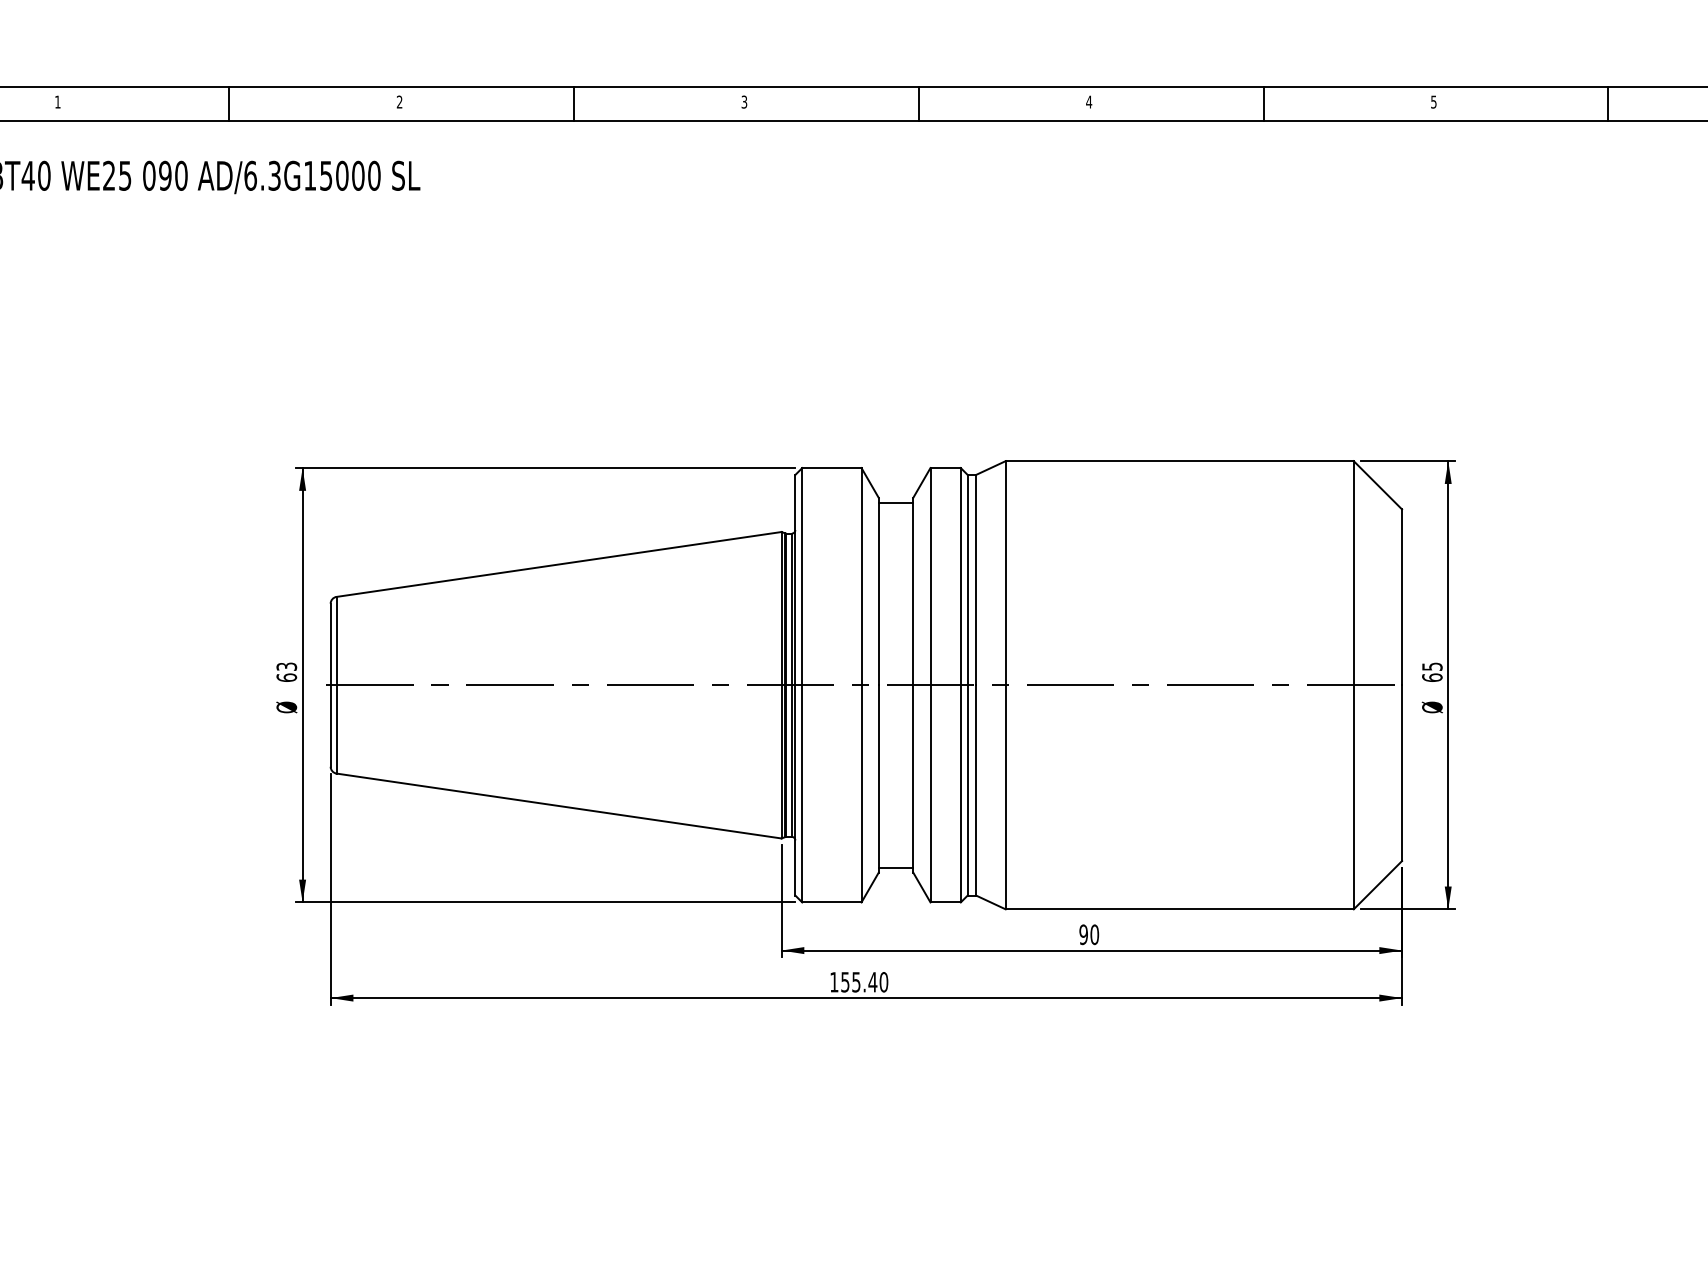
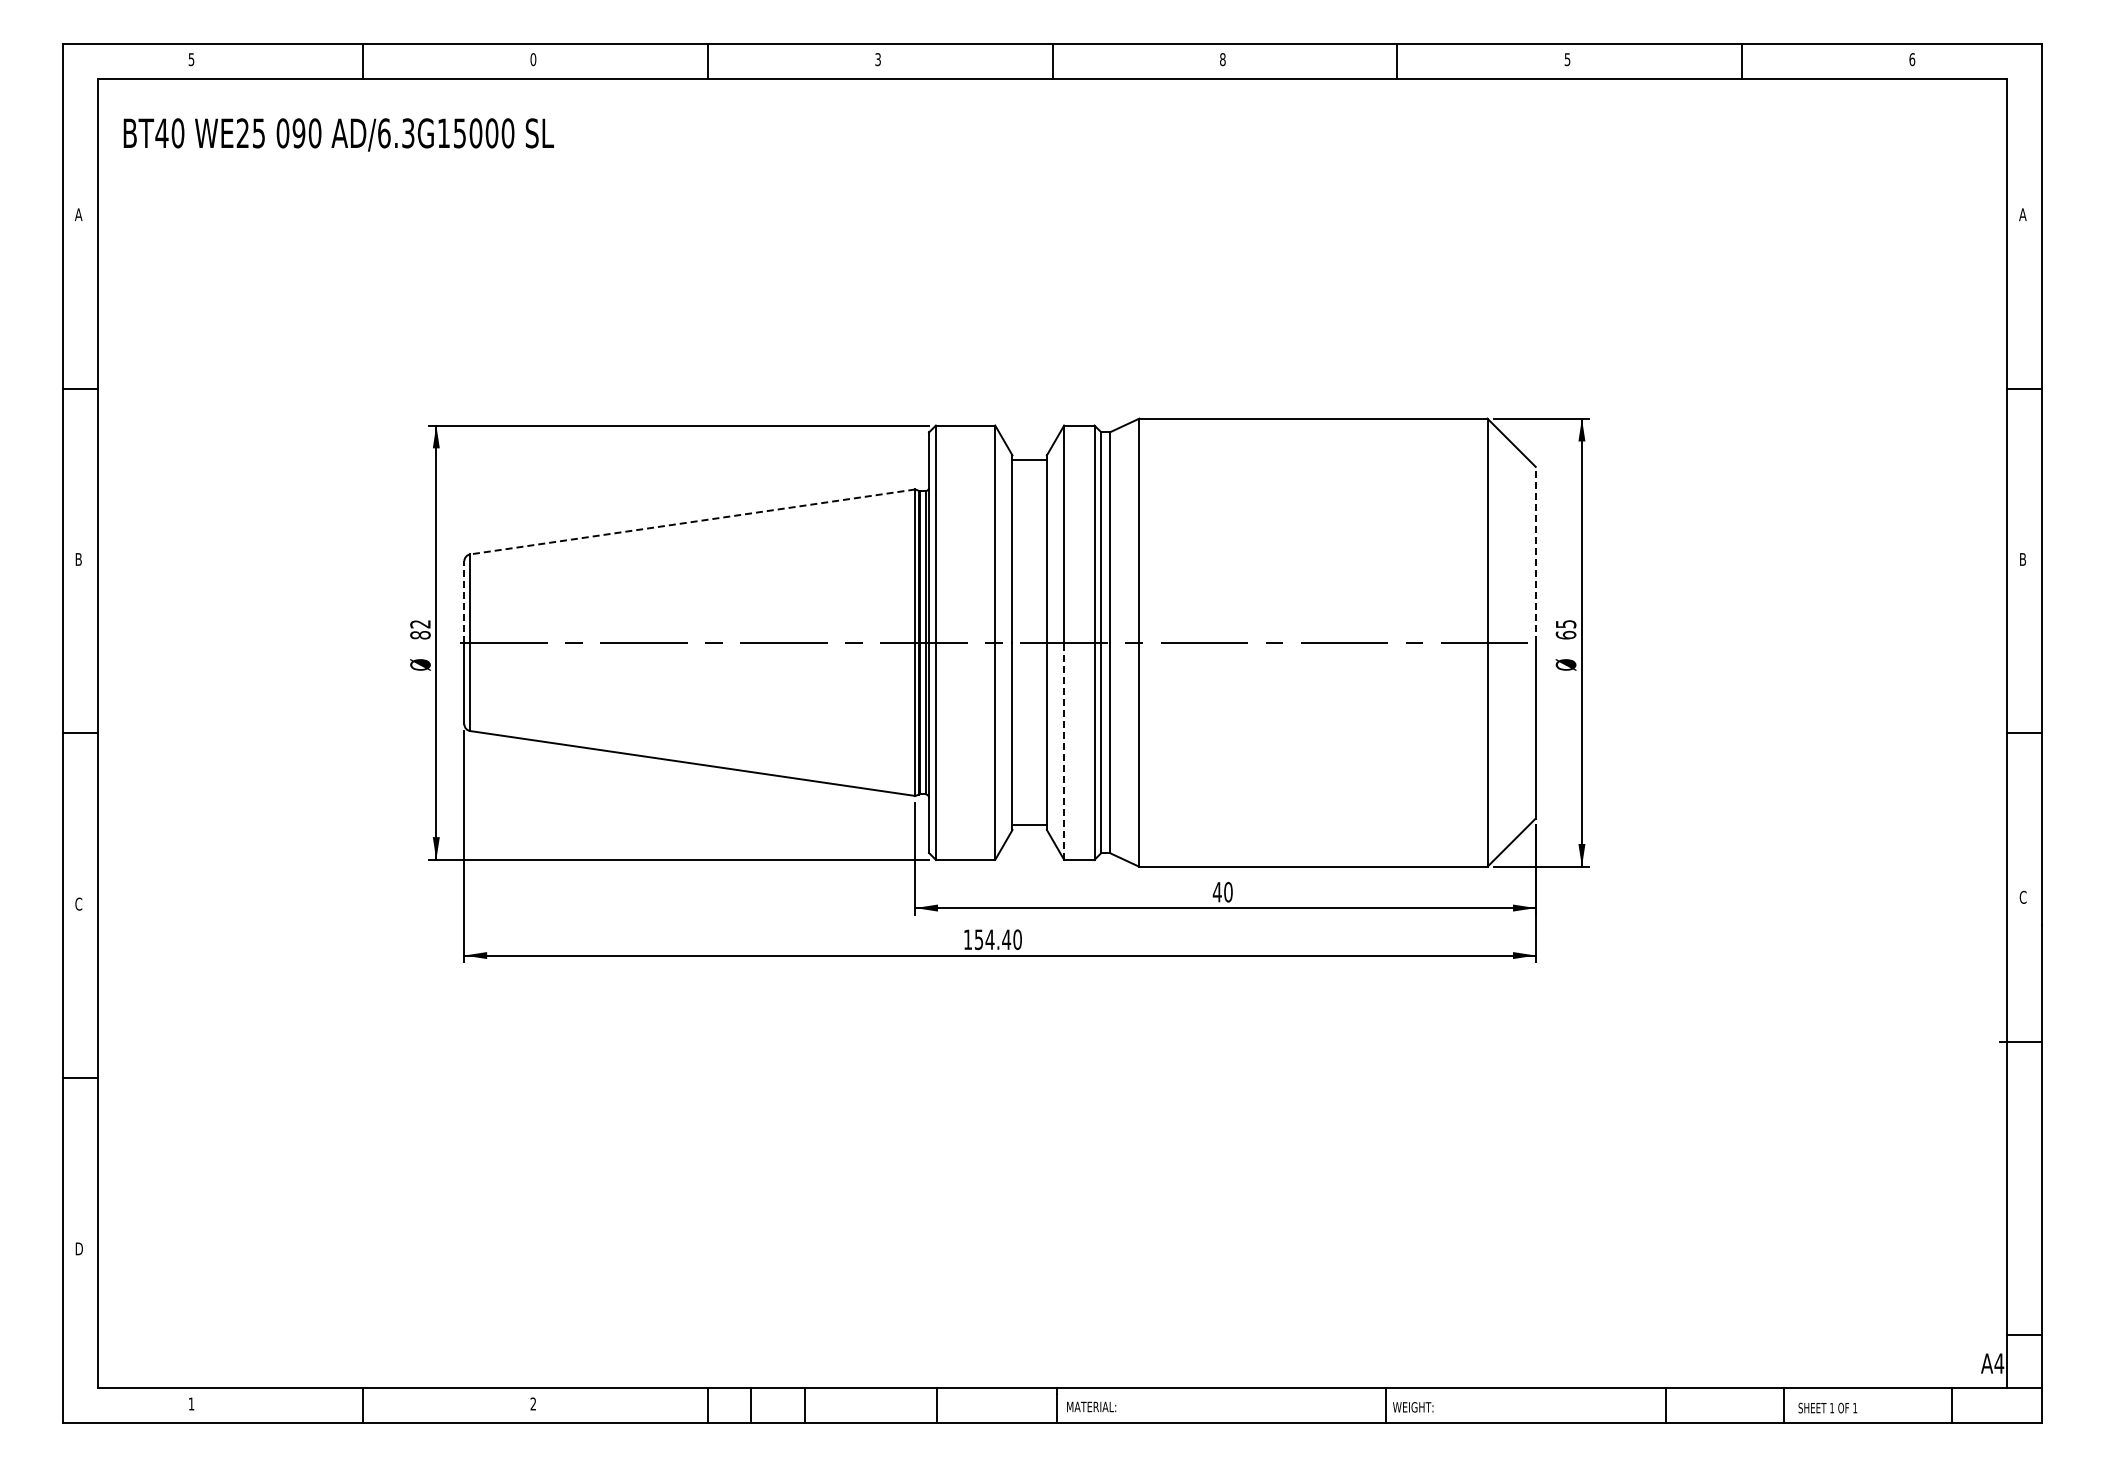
text: (57, 102) -> (191, 59), 1 -> 5
text: (399, 102) -> (533, 59), 2 -> 0
text: (1088, 102) -> (1222, 59), 4 -> 8
line: (558, 564) -> (692, 521), solid -> dashed
line: (1401, 597) -> (1535, 554), solid -> dashed
line: (330, 644) -> (464, 601), solid -> dashed
text: (286, 672) -> (420, 629), 63 -> 82
line: (930, 794) -> (1064, 751), solid -> dashed
text: (1082, 934) -> (1216, 891), 90 -> 40
text: (855, 982) -> (989, 939), 155.40 -> 154.40

